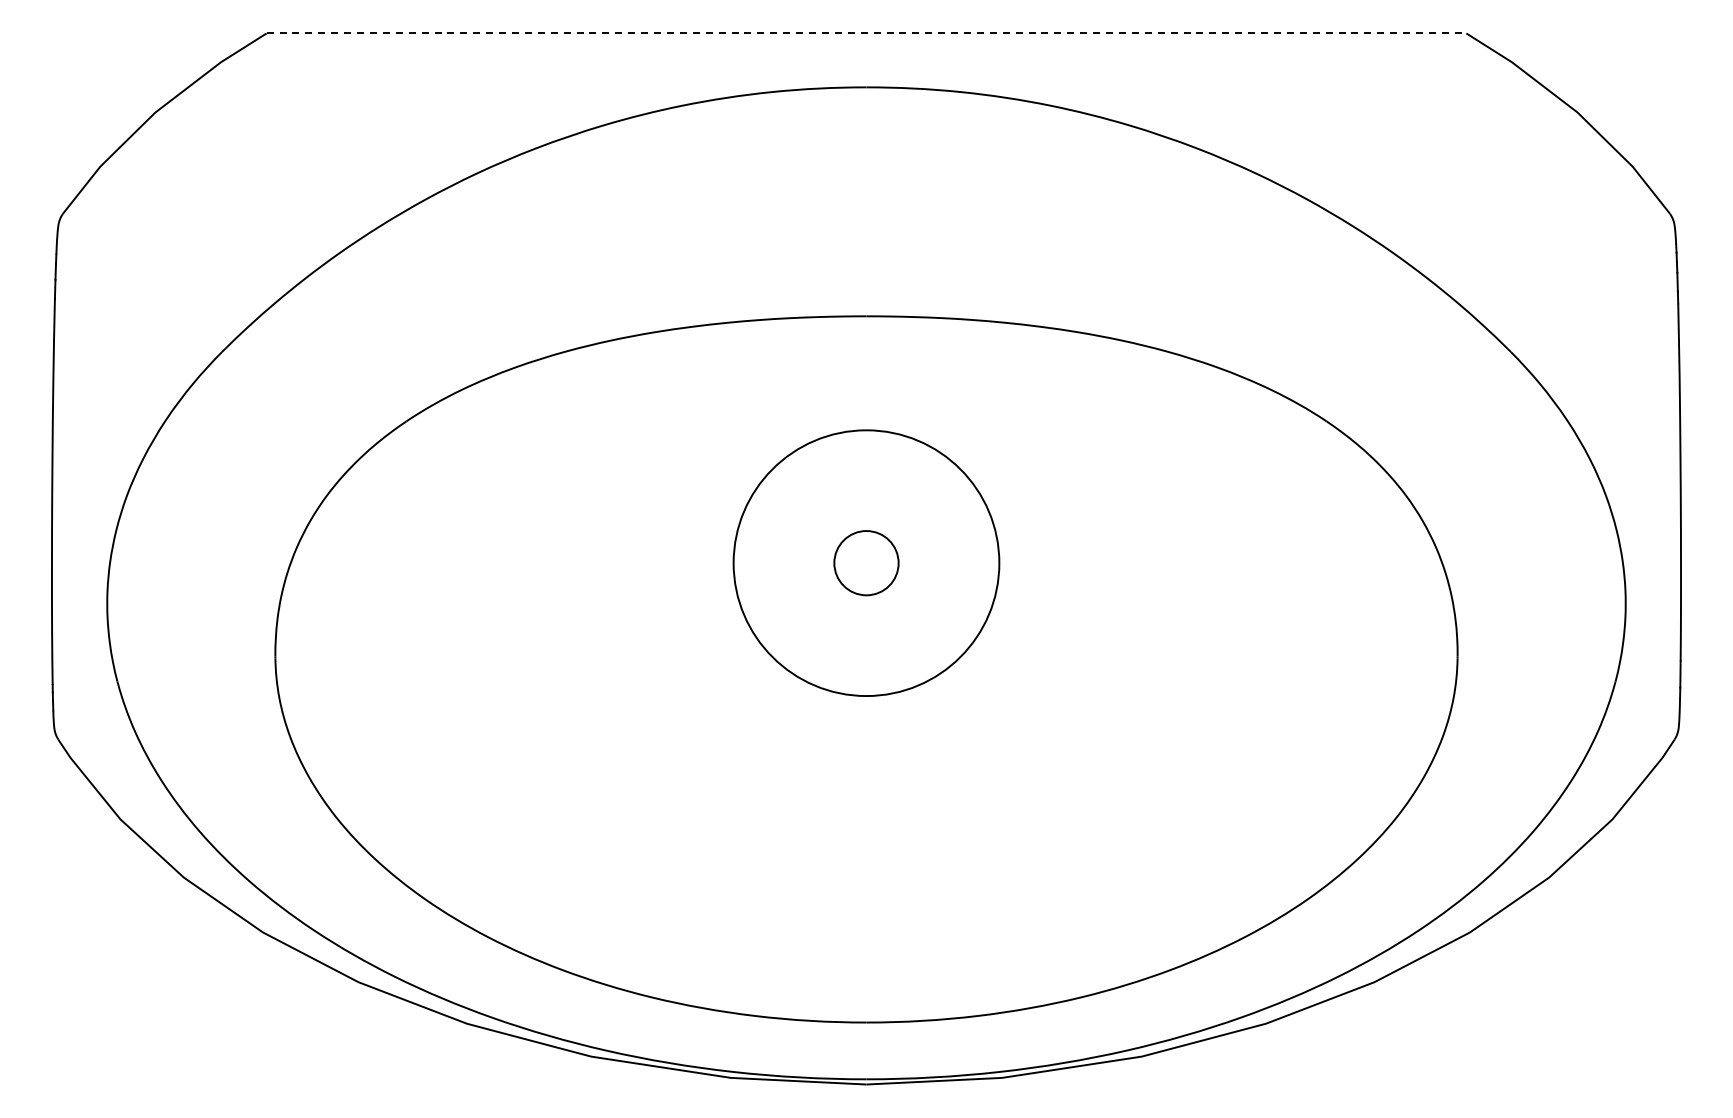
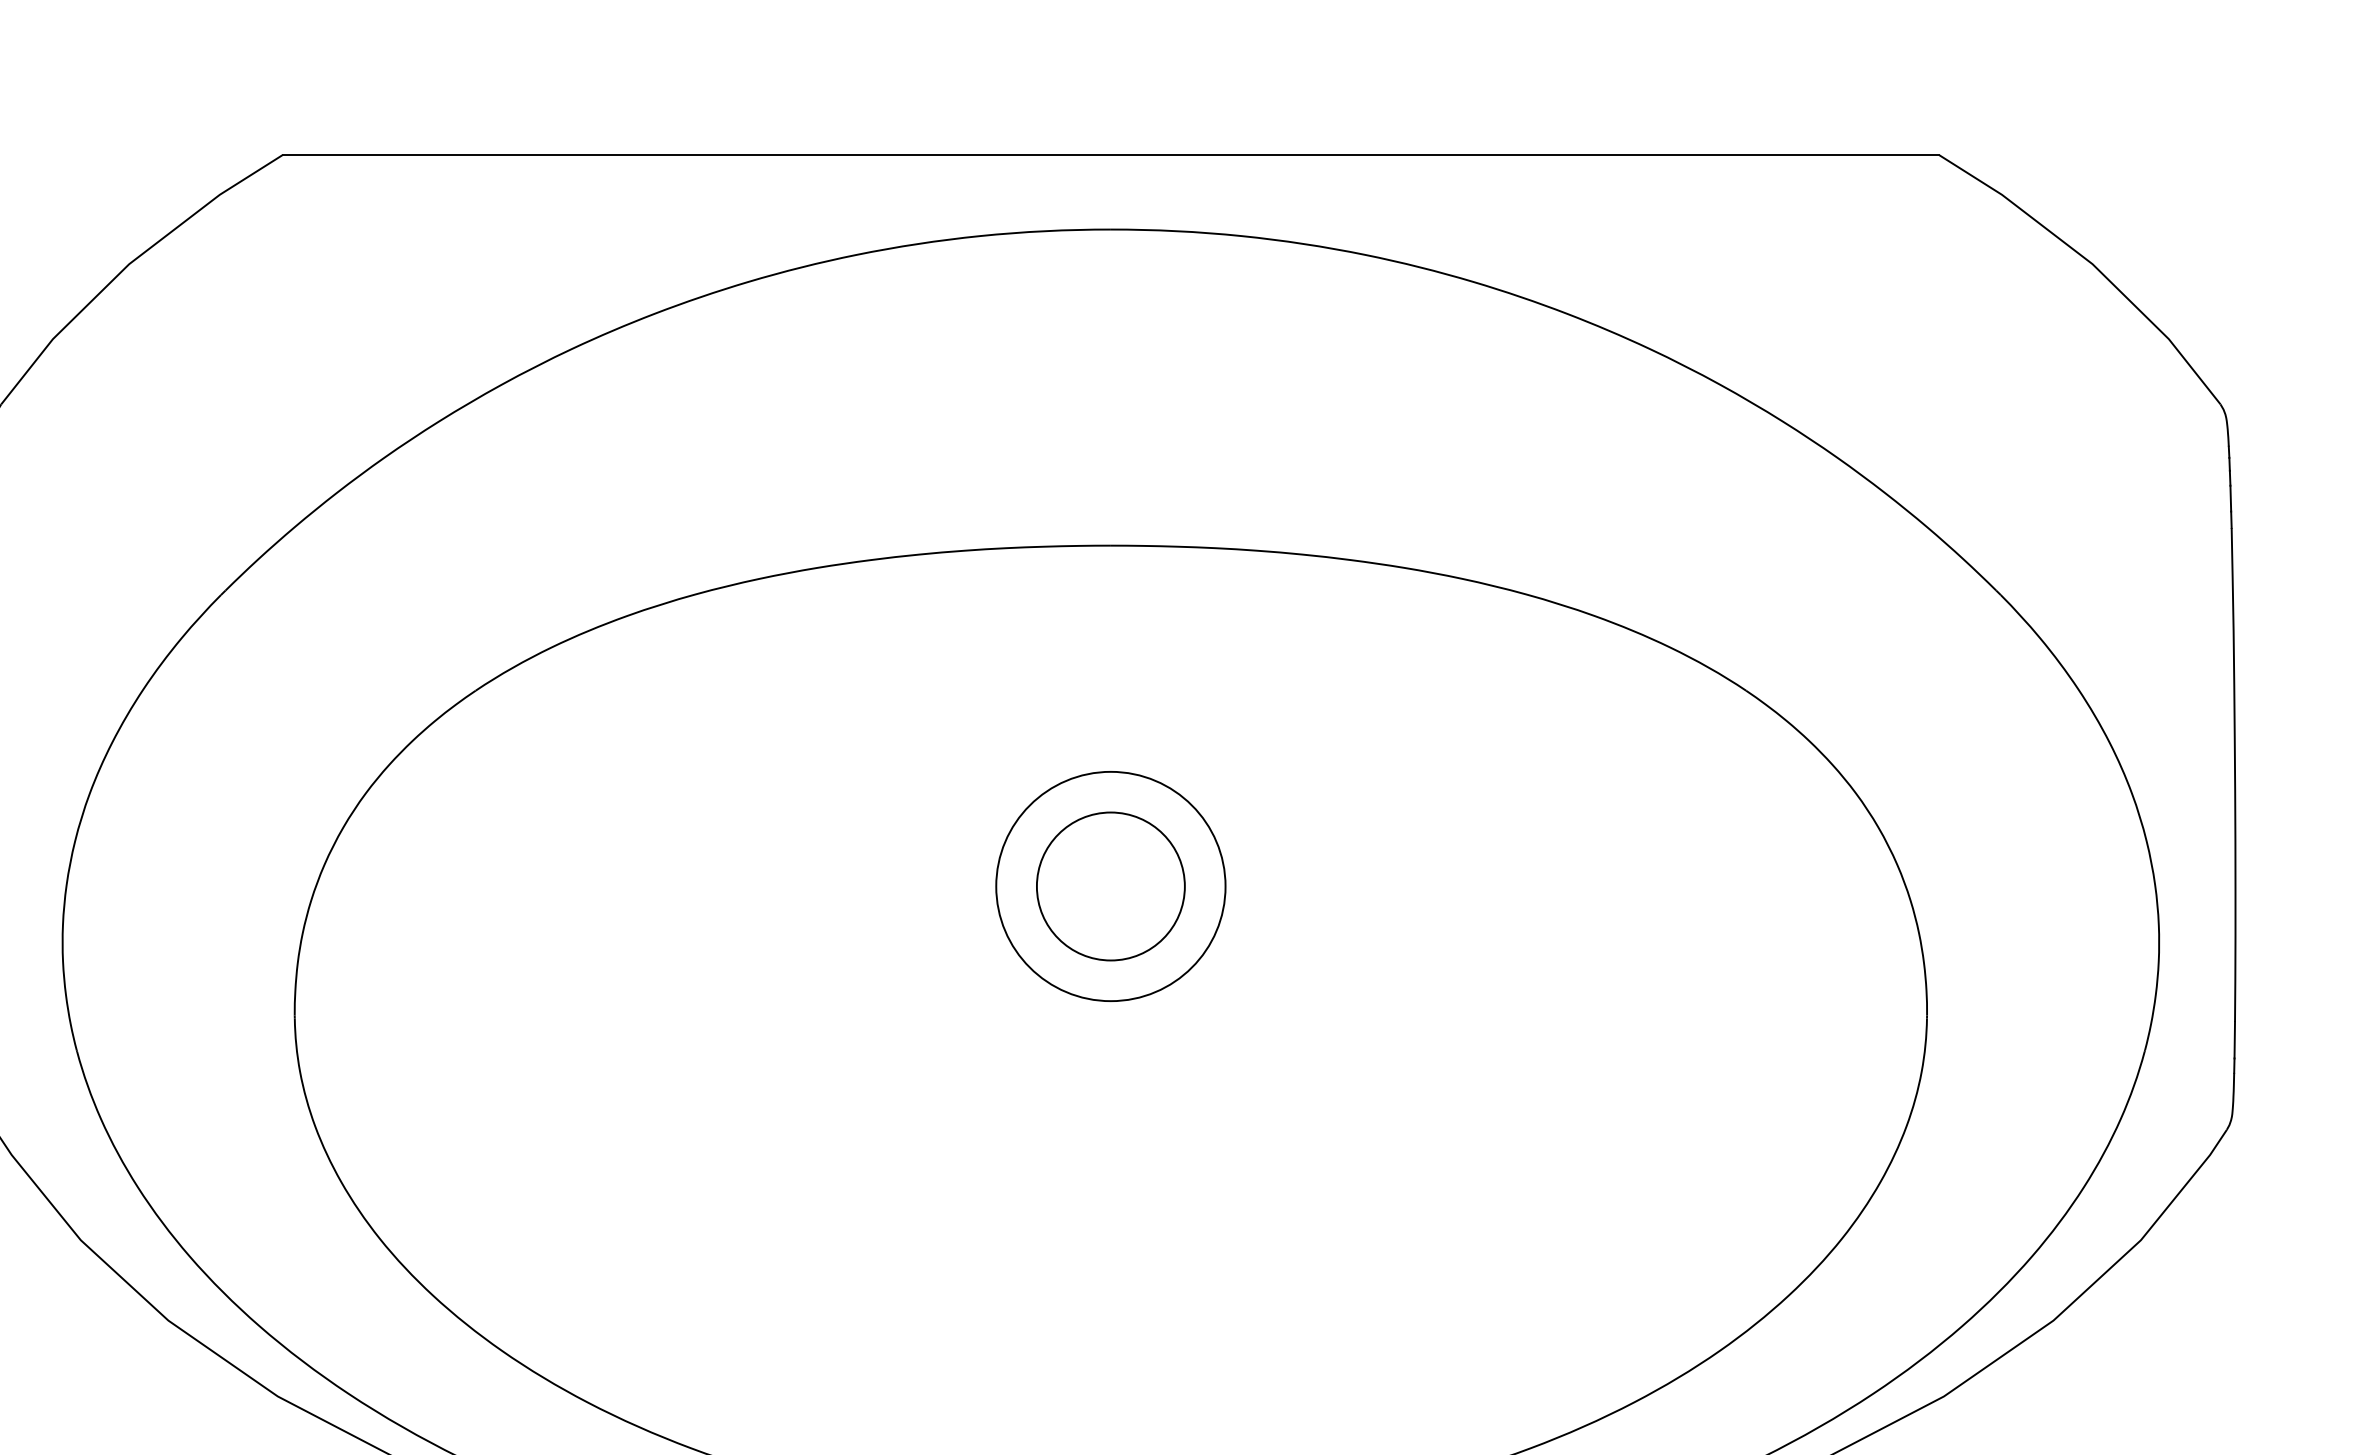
line: (866, 33) -> (1110, 155), dashed -> solid
circle: (866, 562) -> (1110, 885), size x1.67
circle: (866, 563) -> (1110, 886), size x0.62

